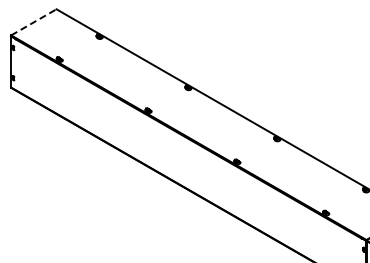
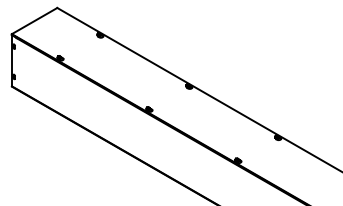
line: (34, 22) -> (35, 21), dashed -> solid

